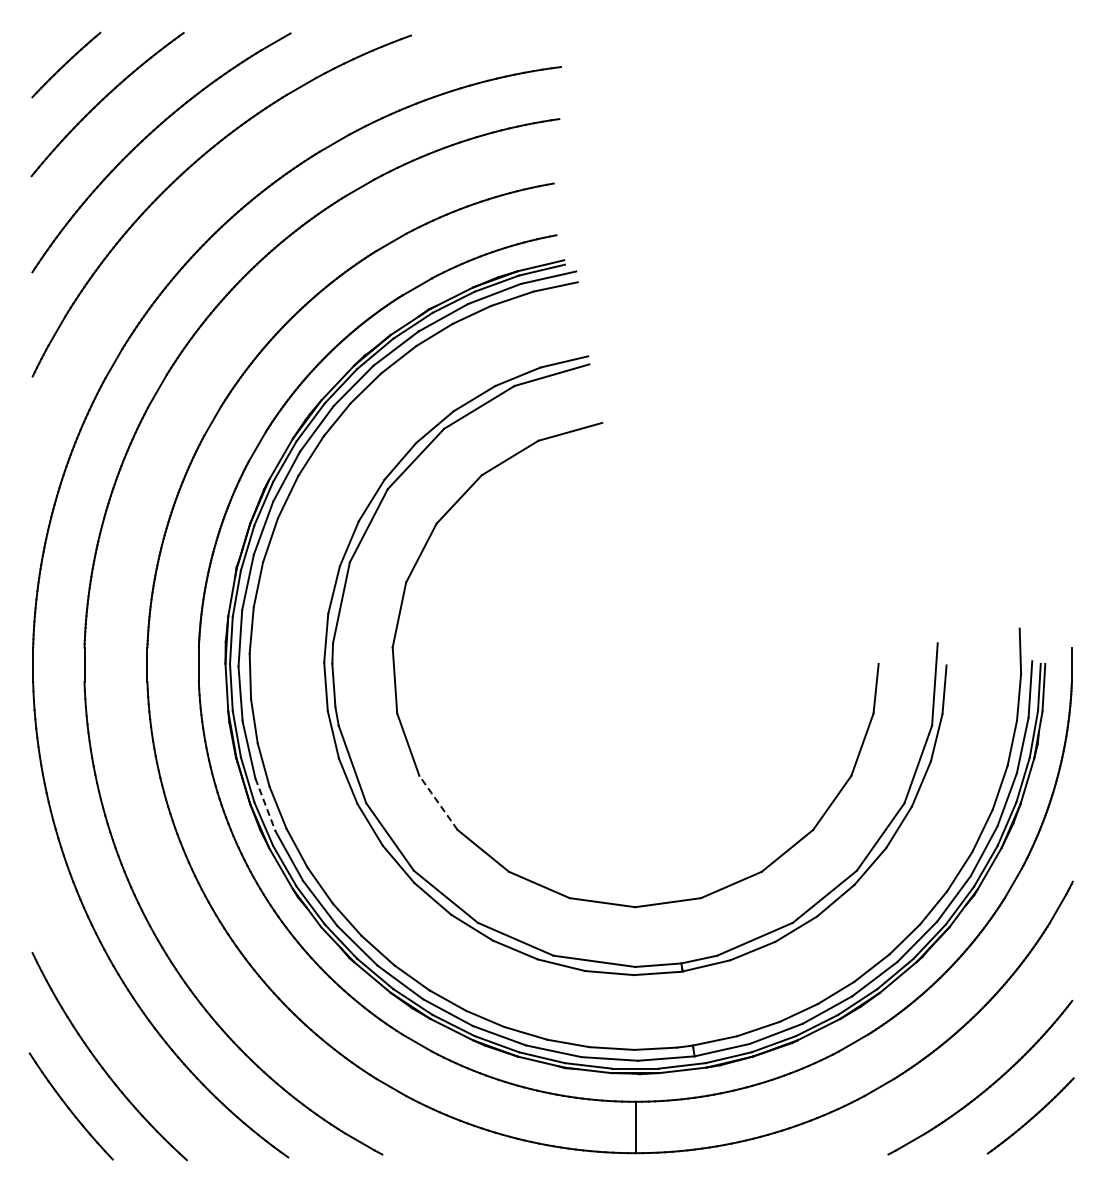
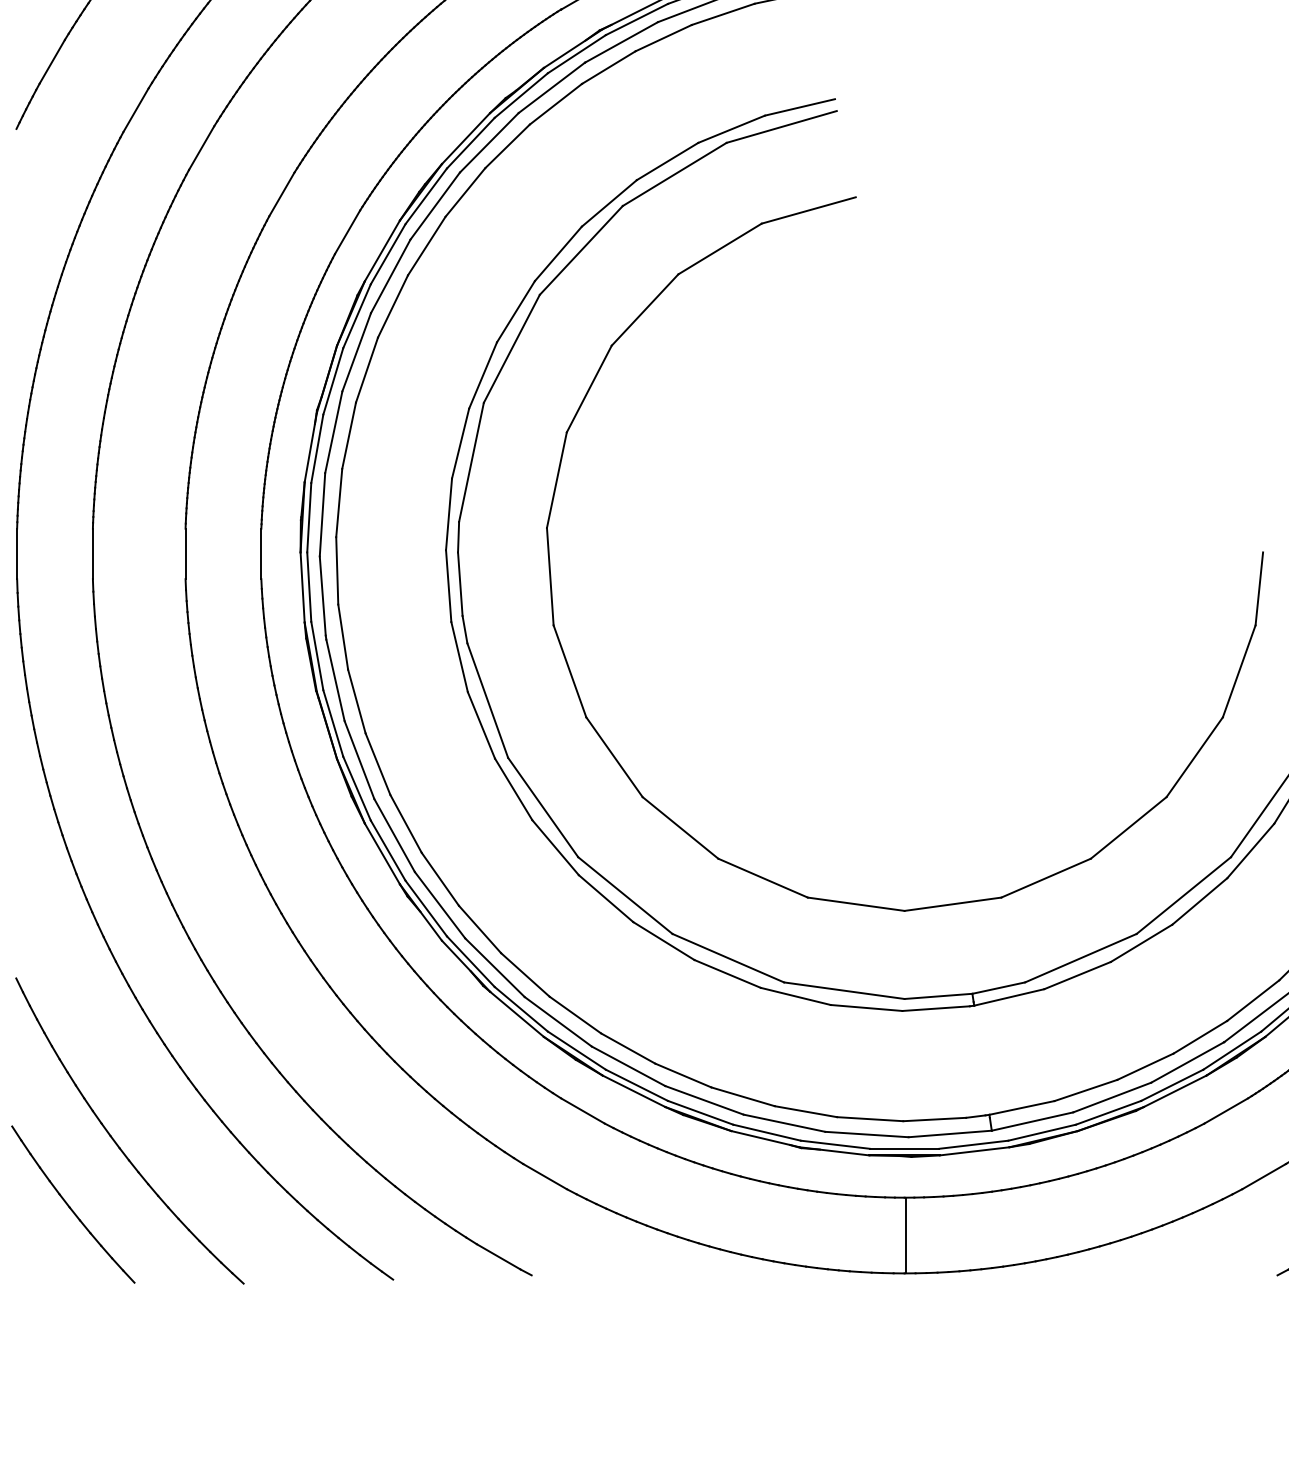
line: (438, 802) -> (614, 756), dashed -> solid
line: (265, 805) -> (359, 761), dashed -> solid

